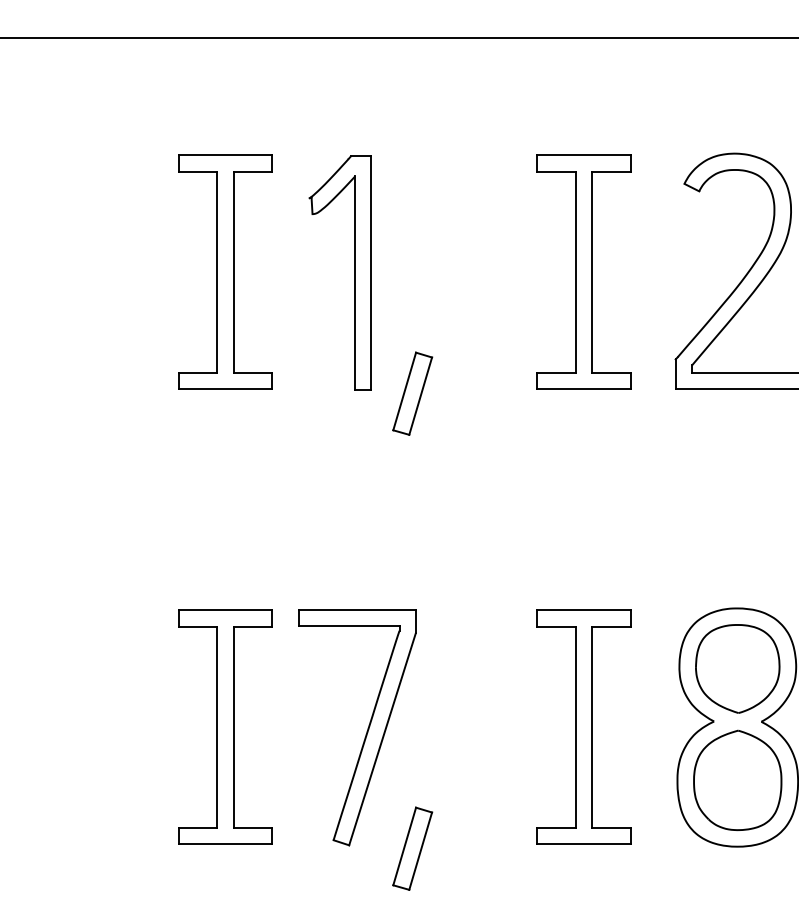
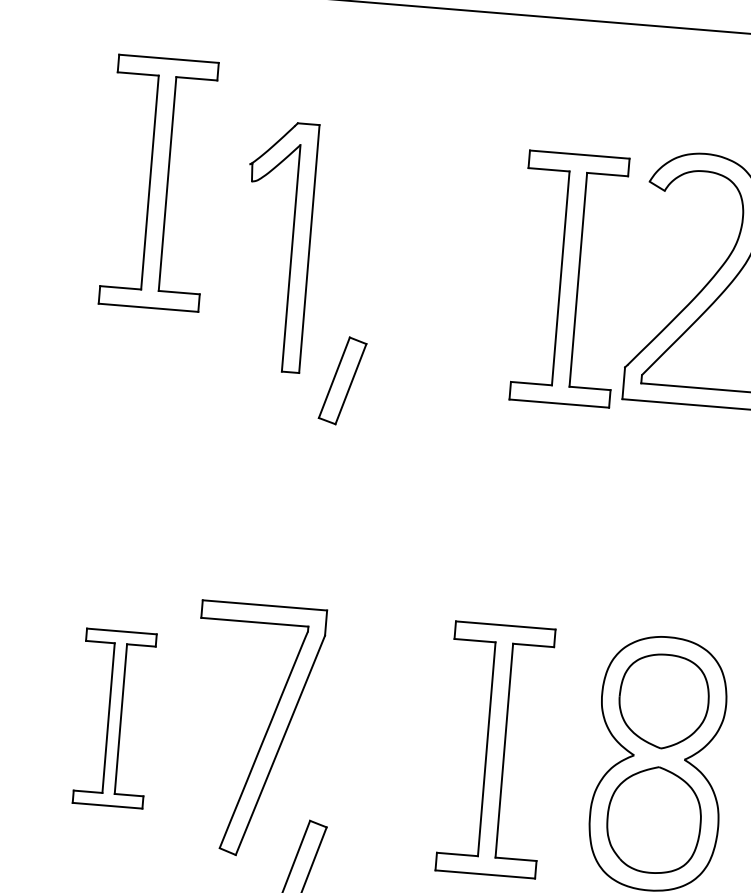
part: (225, 271) -> (158, 182), moved
part: (583, 271) -> (569, 278), moved
part: (225, 726) -> (114, 717), size x0.7

